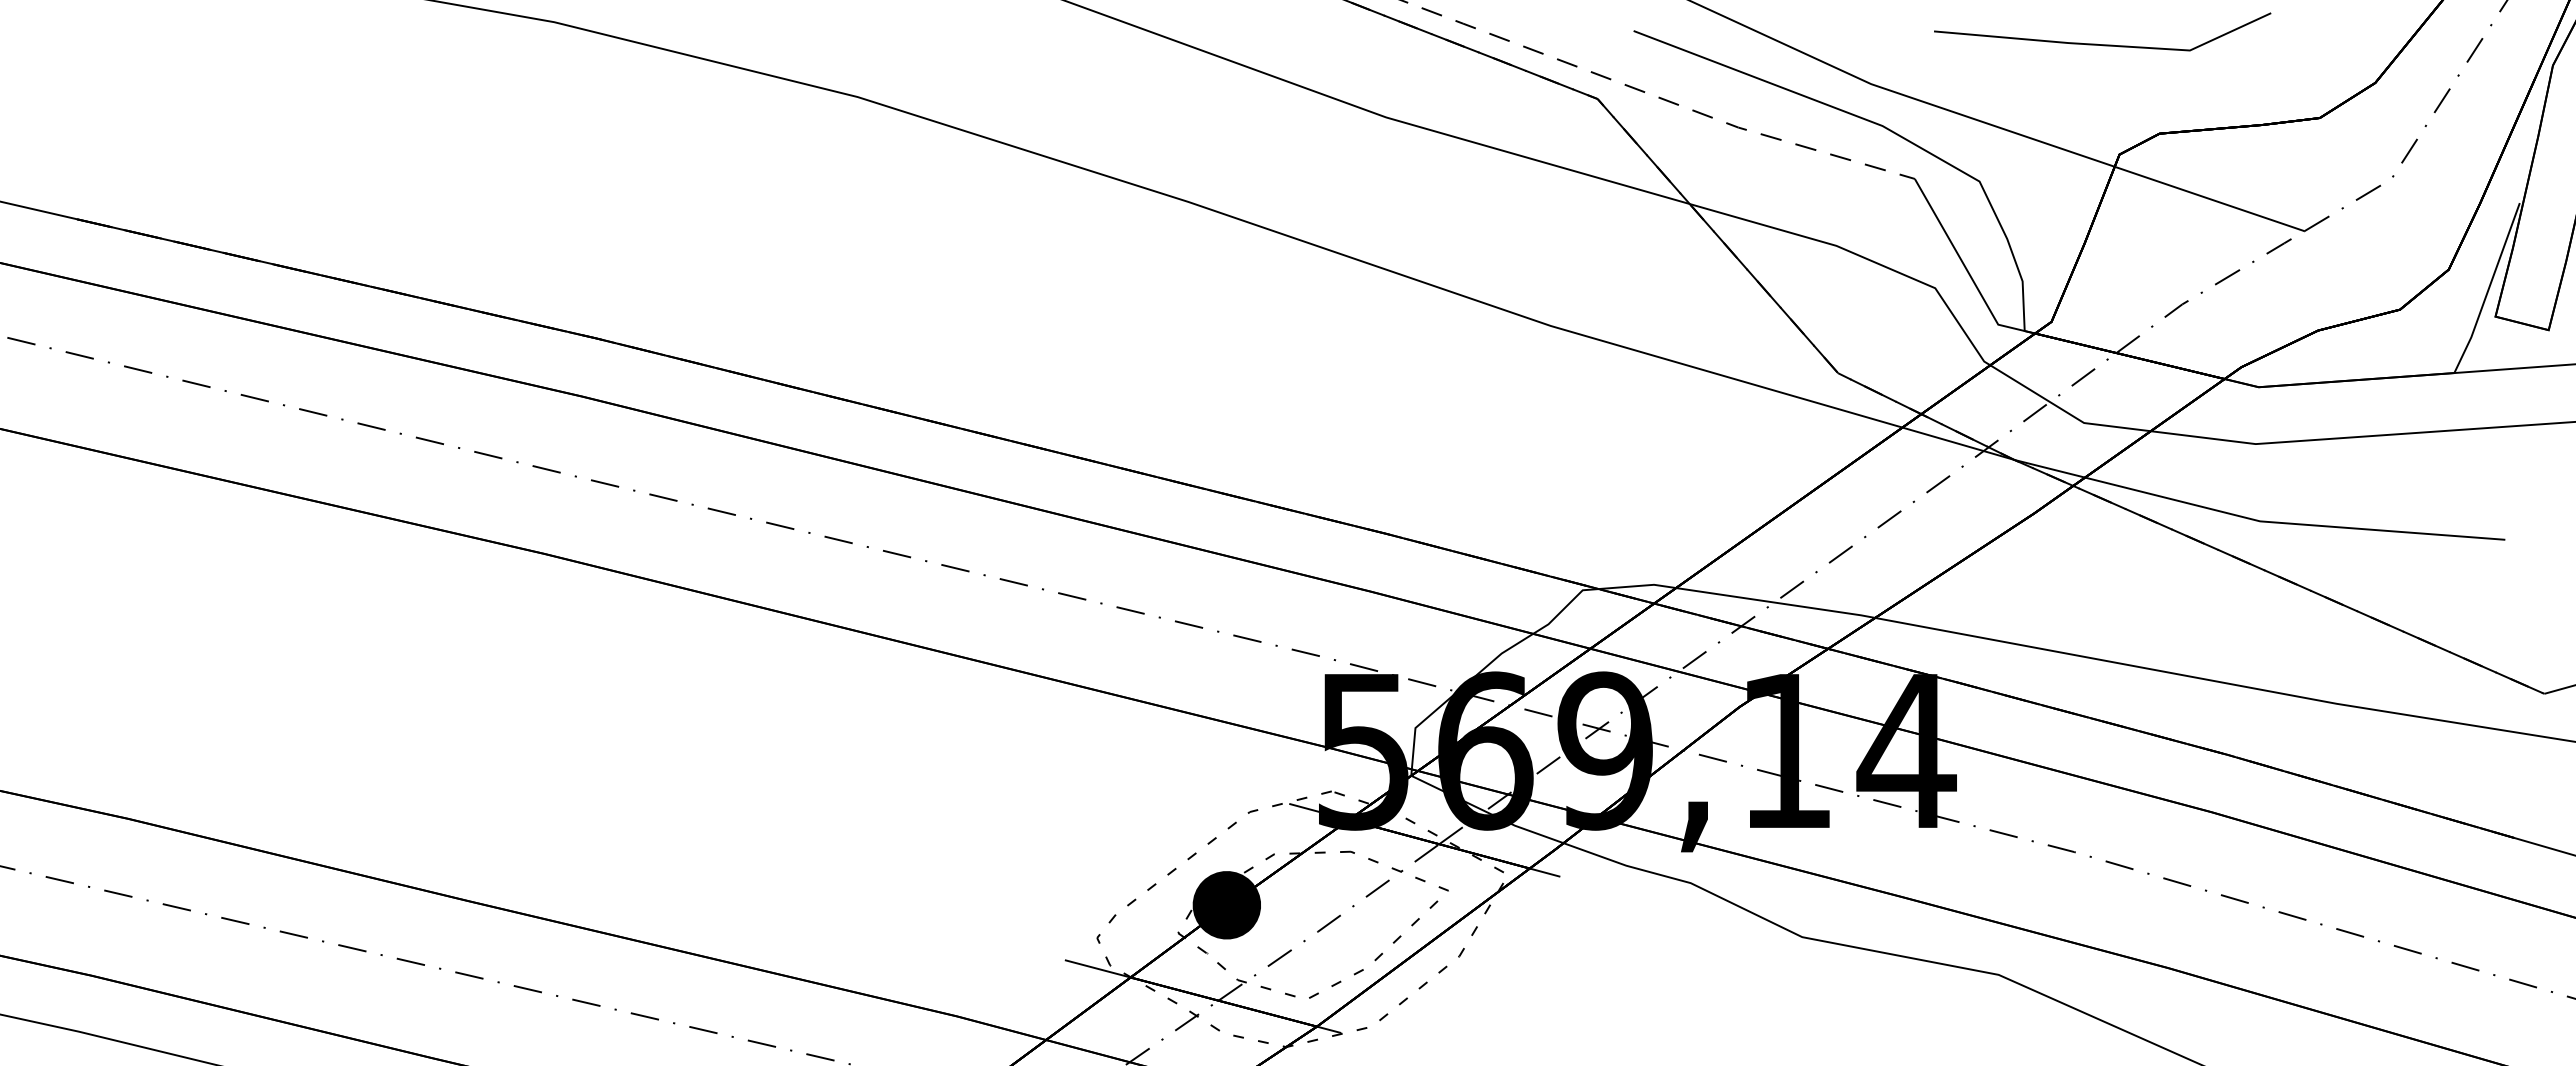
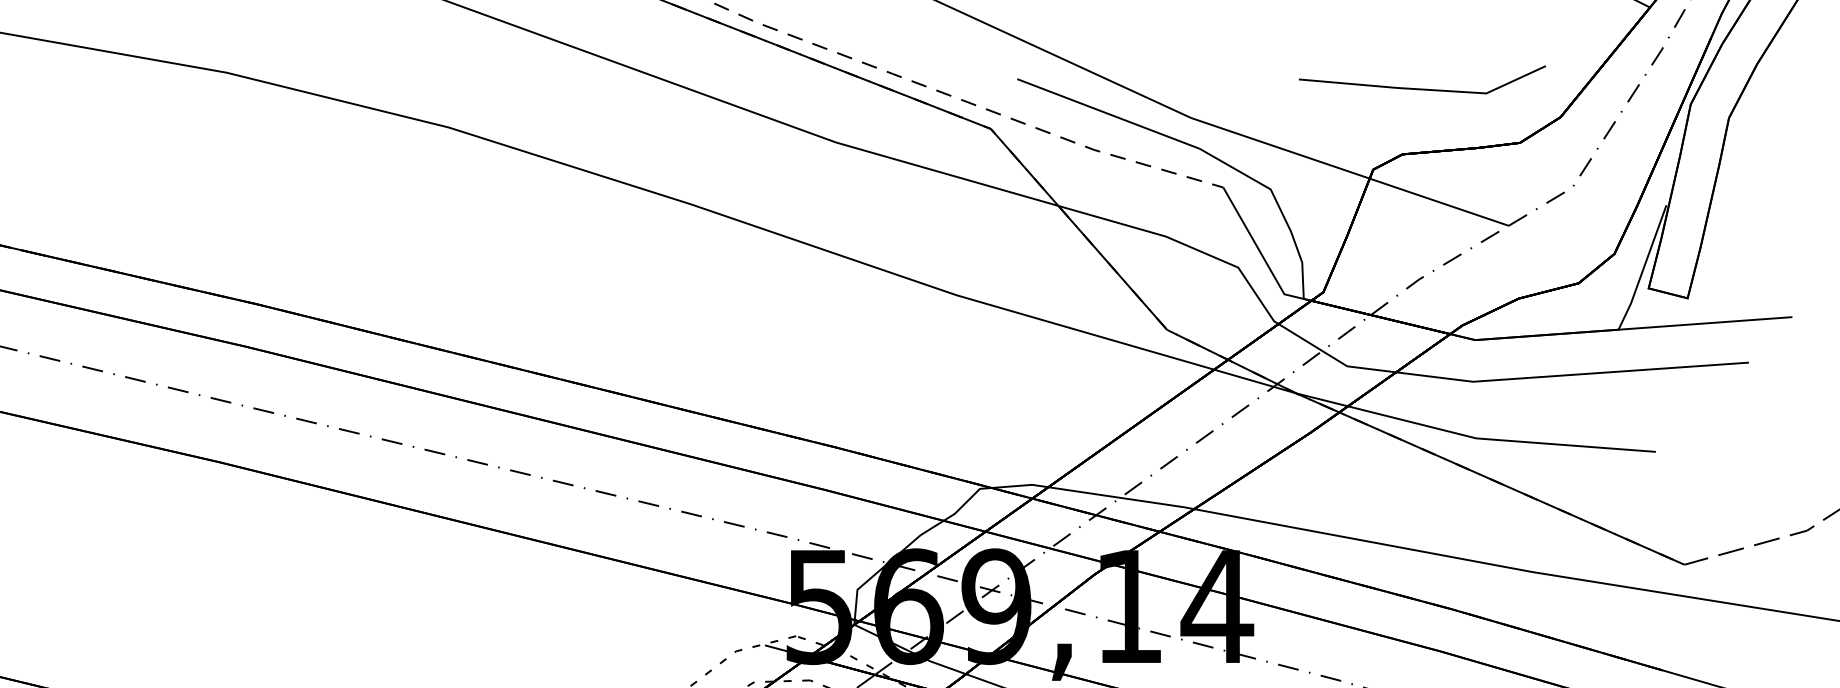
line: (2097, 43) -> (1418, 88), moved

